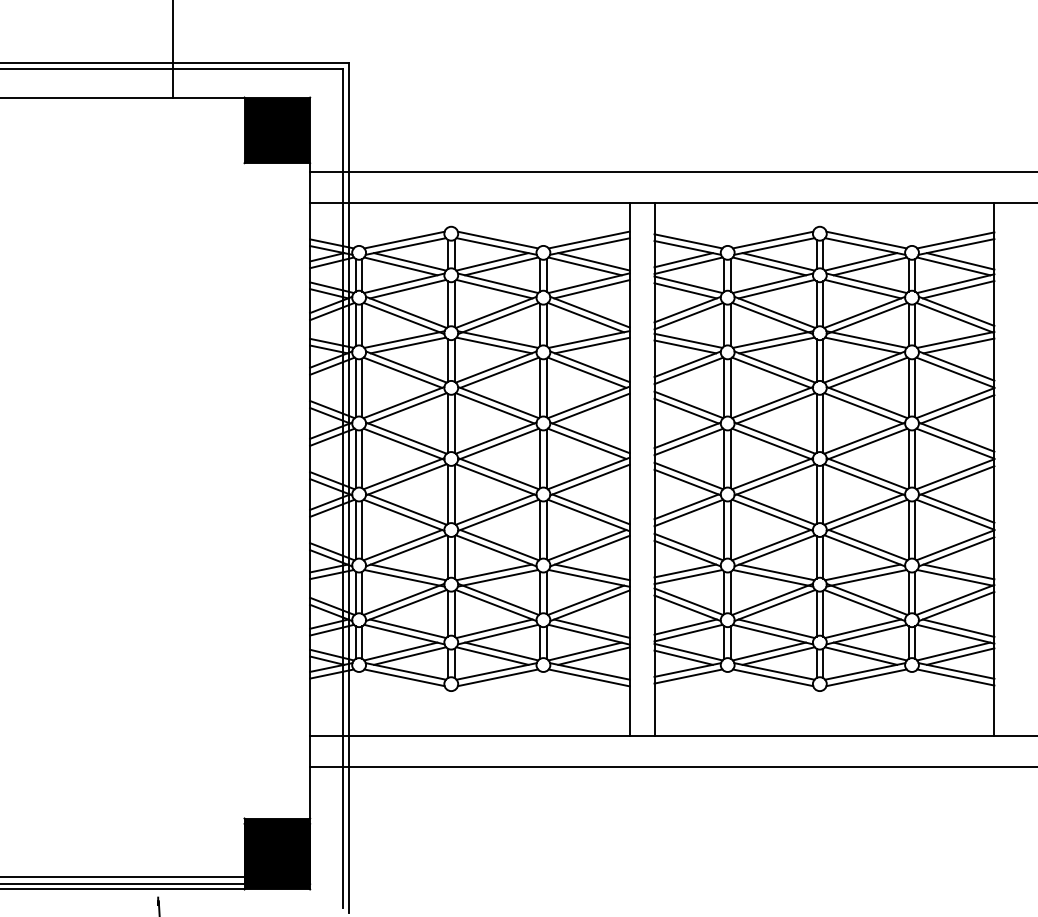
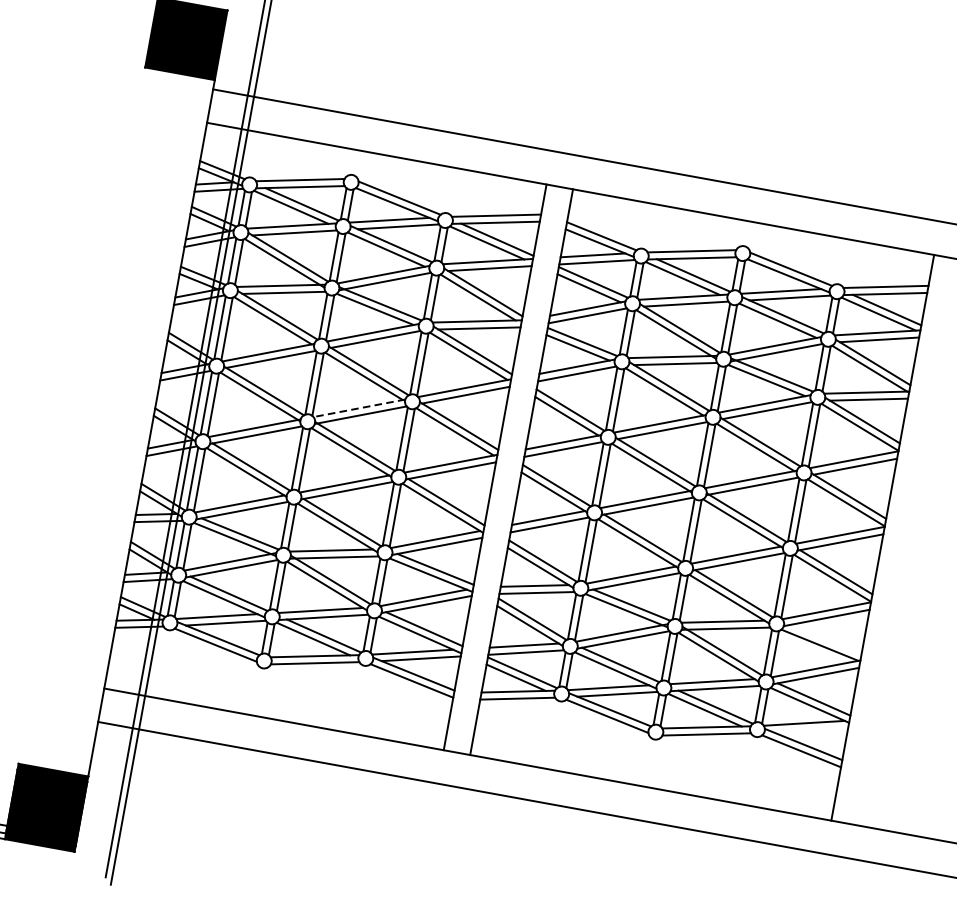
line: (495, 438) -> (358, 408), solid -> dashed
line: (958, 571) -> (824, 639), removed
line: (960, 656) -> (810, 729), removed

